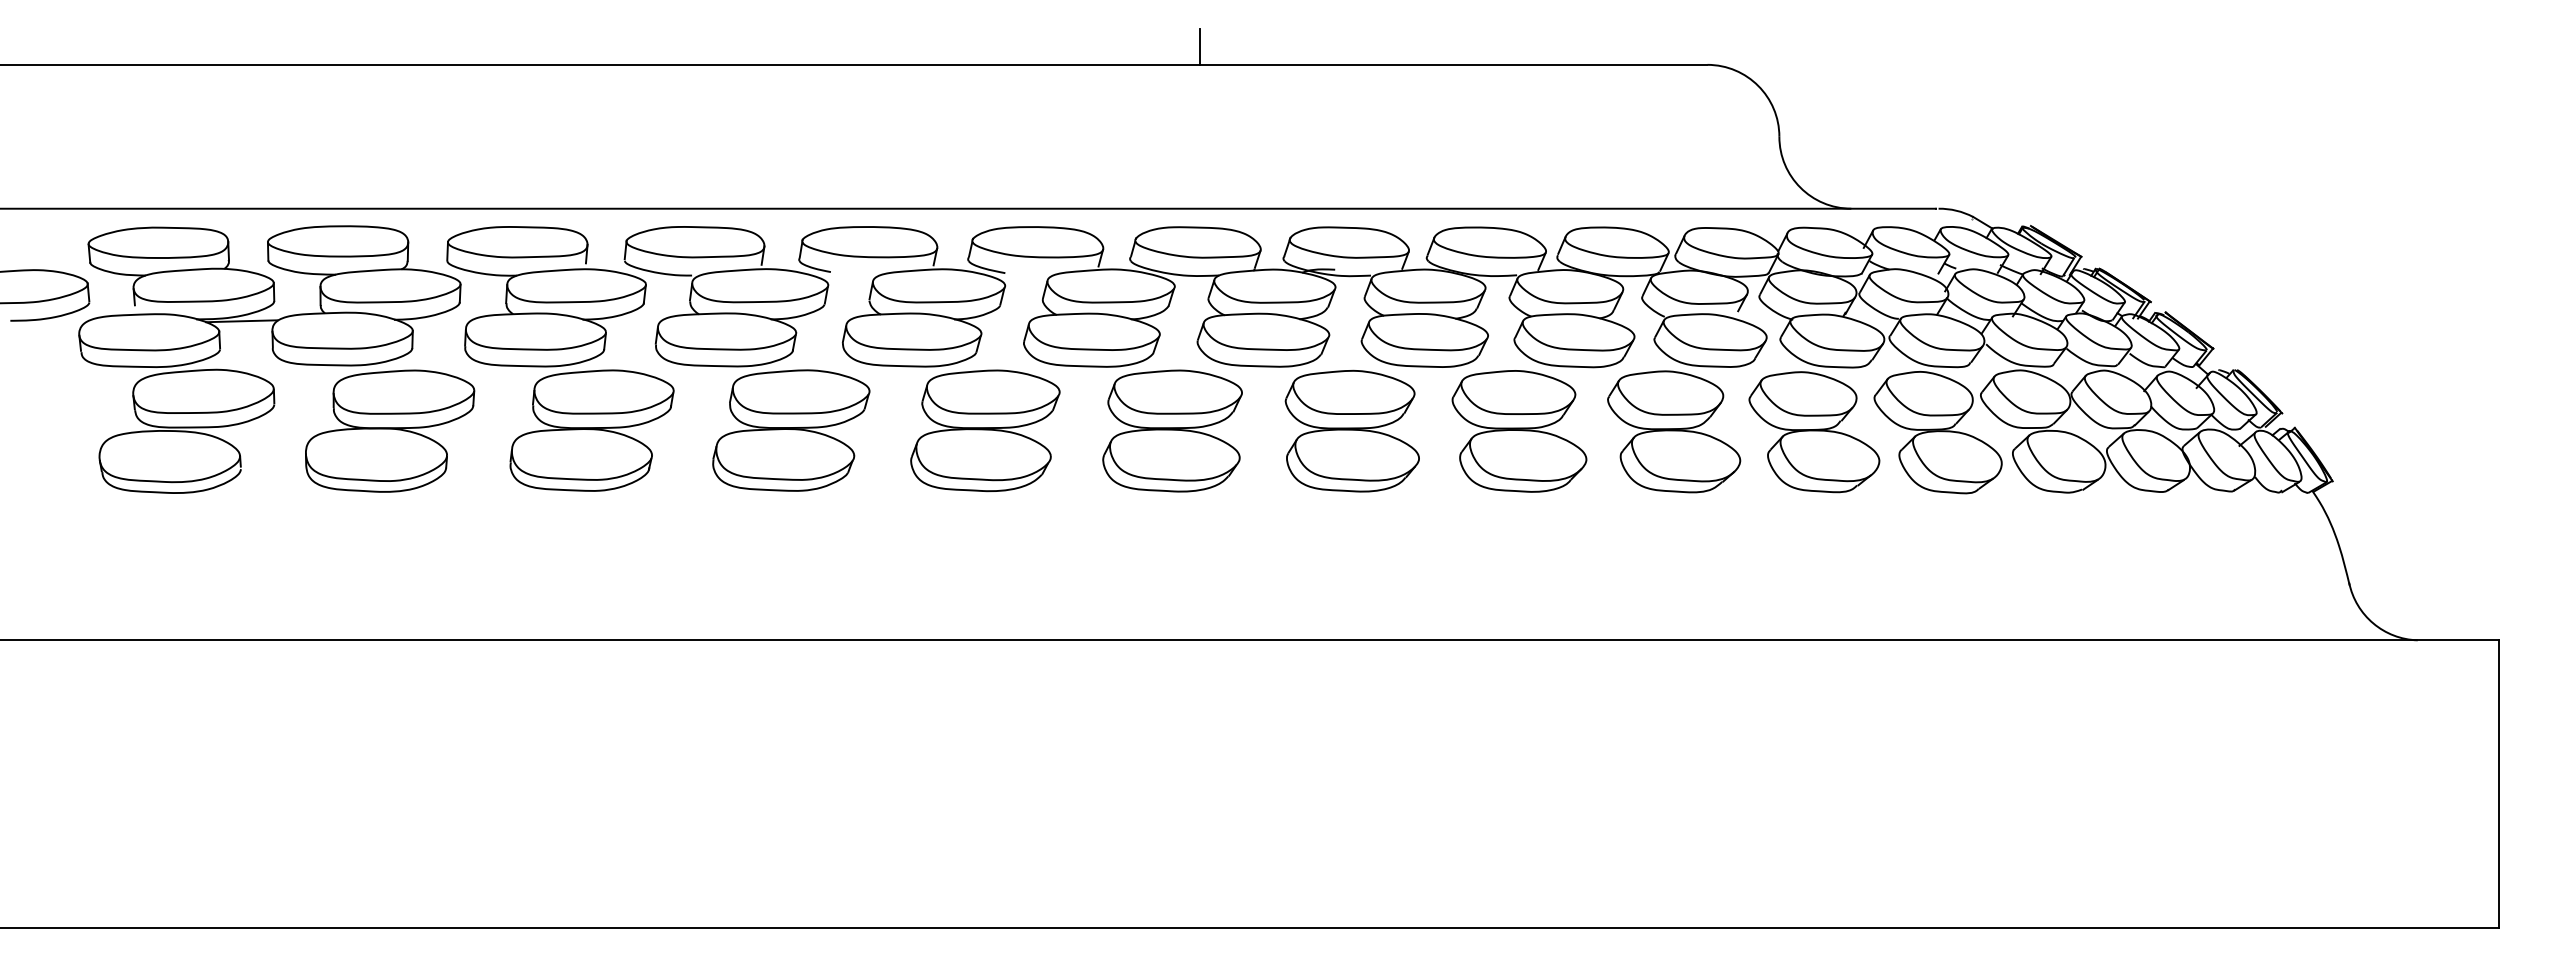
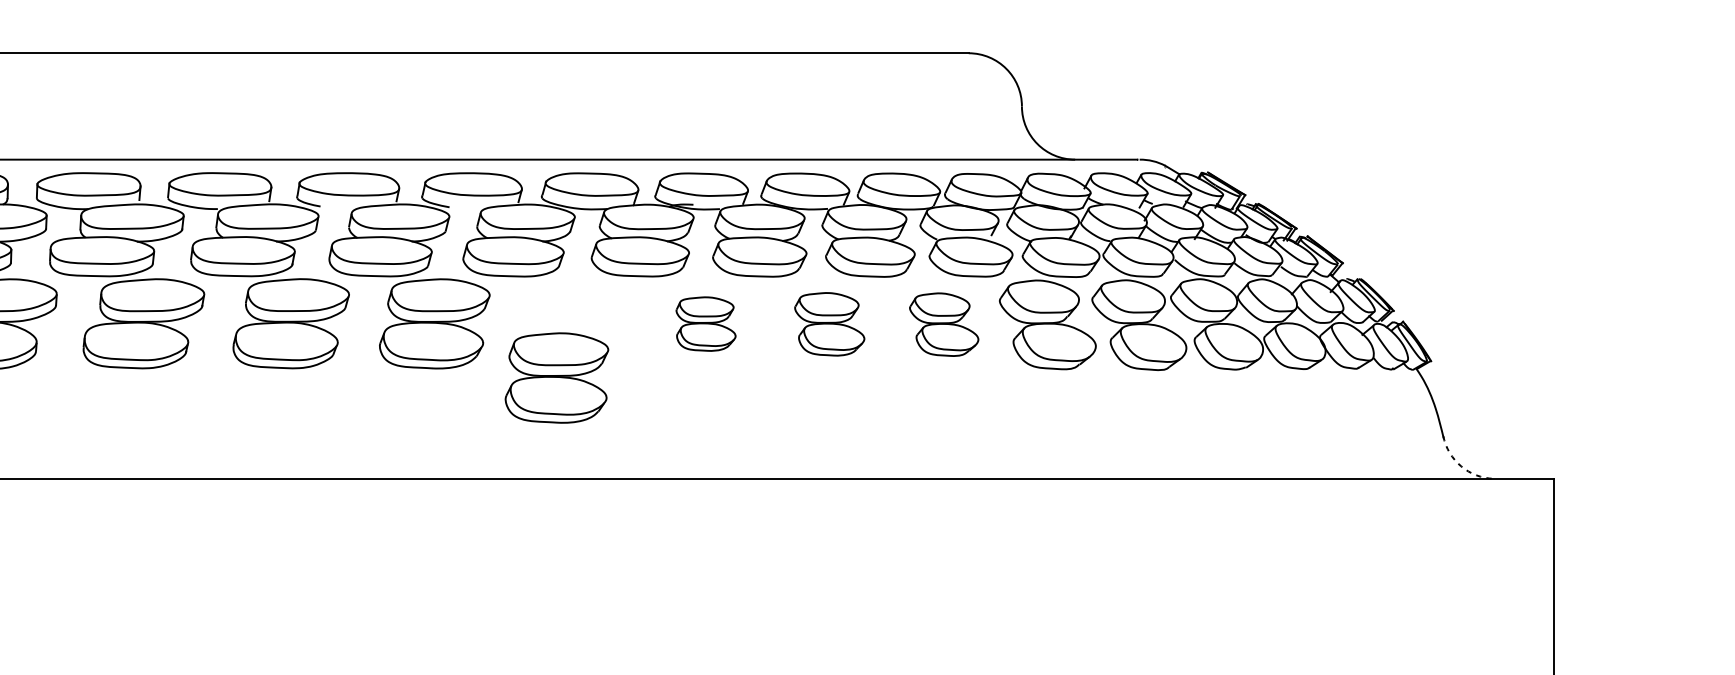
line: (1200, 46) -> (593, 39), removed
part: (1172, 430) -> (556, 377), moved
part: (1351, 430) -> (705, 323), size x0.6
part: (1519, 431) -> (829, 324), size x0.7
part: (1674, 431) -> (944, 324), size x0.7
arc: (2373, 623) -> (1461, 466), solid -> dashed

